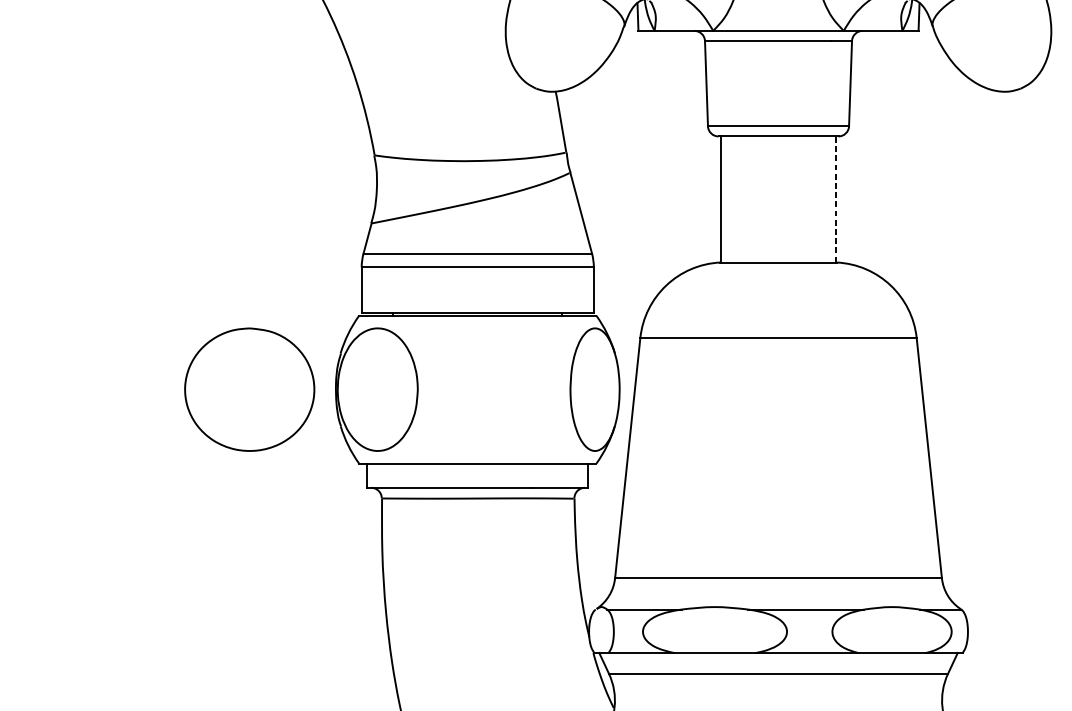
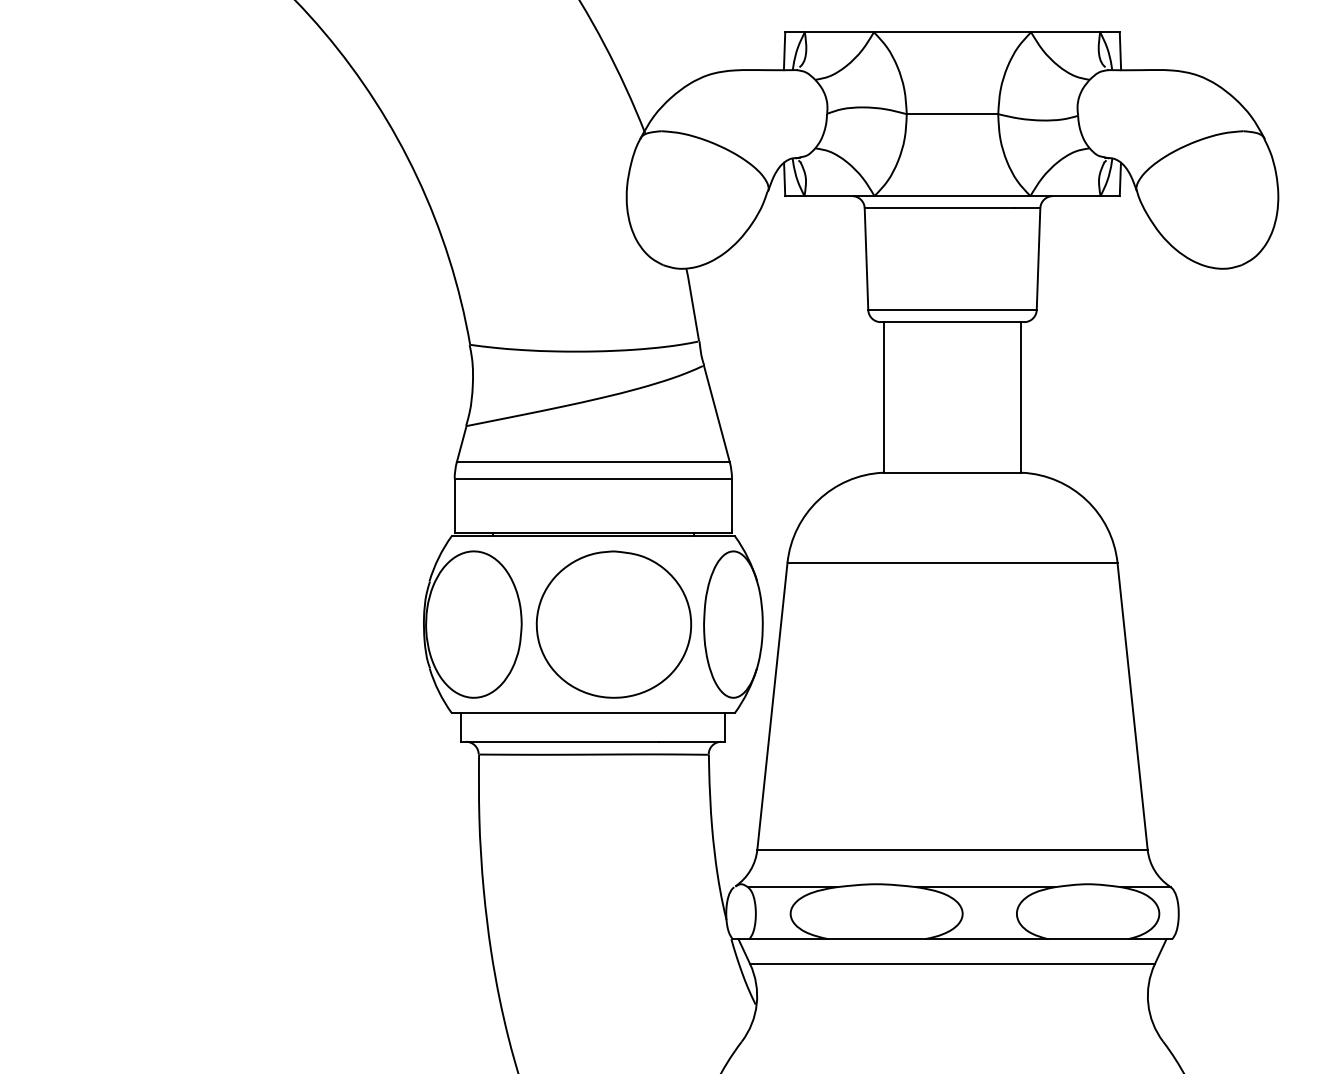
line: (836, 198) -> (1021, 396), dashed -> solid
part: (249, 389) -> (613, 624), moved

